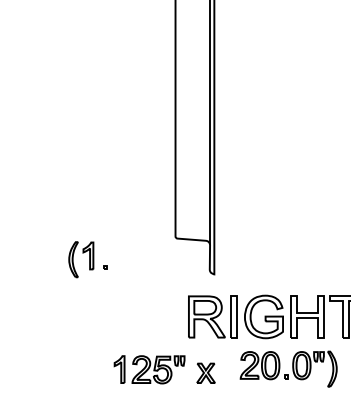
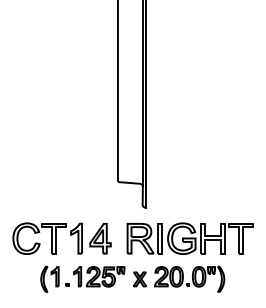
part: (87, 258) -> (54, 278), moved
part: (97, 316) -> (61, 238), added
part: (288, 367) -> (189, 278), moved

